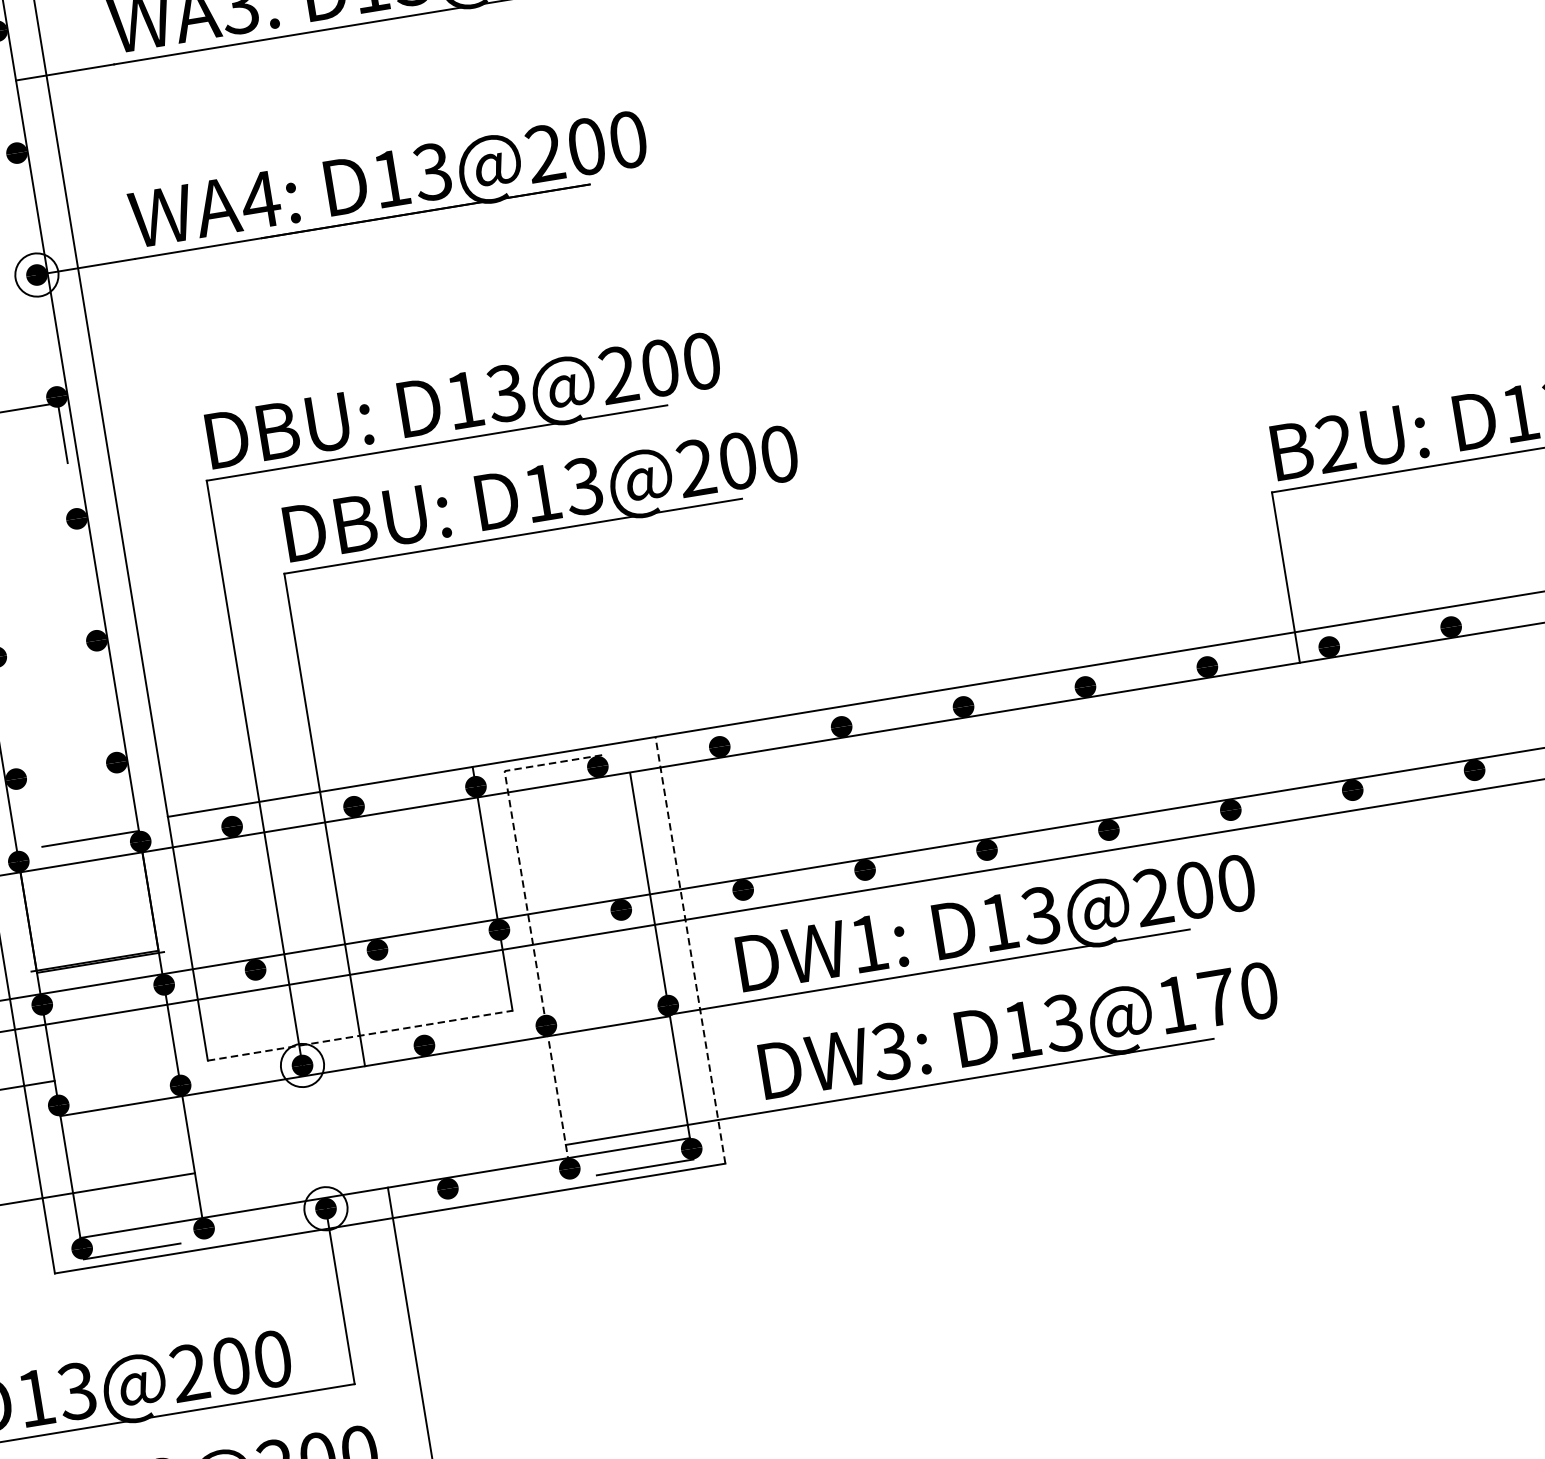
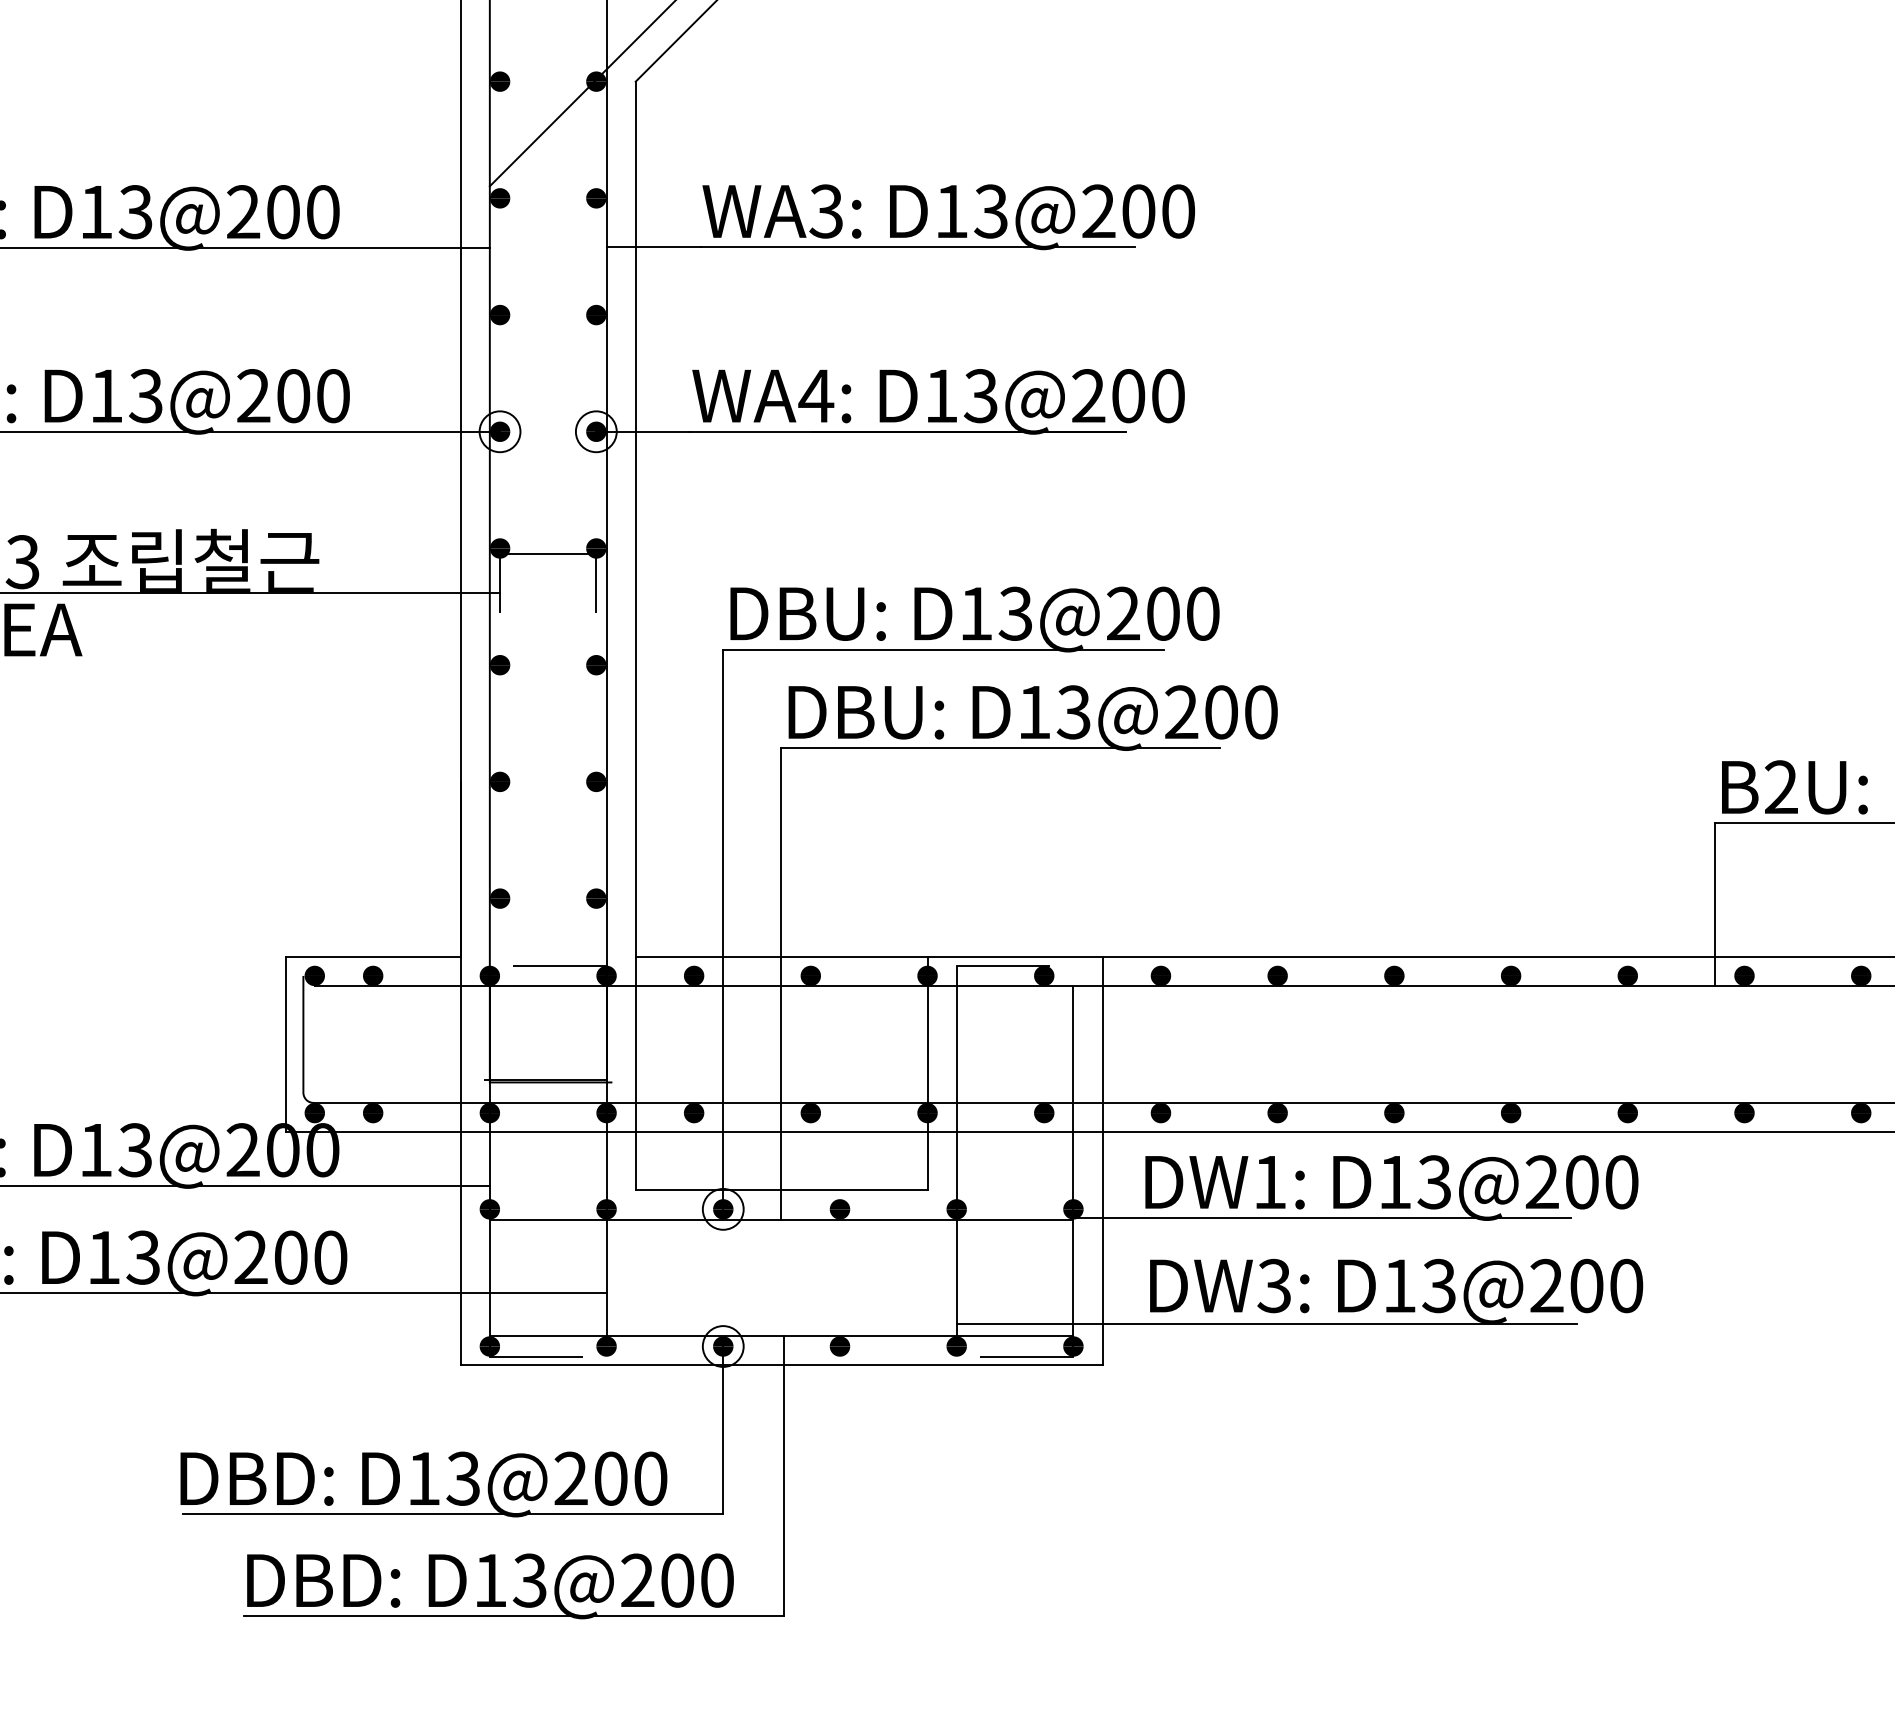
line: (528, 915) -> (956, 1103), dashed -> solid
line: (690, 949) -> (1102, 1160), dashed -> solid
text: (1196, 1000) -> (1566, 1285), D13@170 -> D13@200
line: (360, 1035) -> (781, 1190), dashed -> solid

